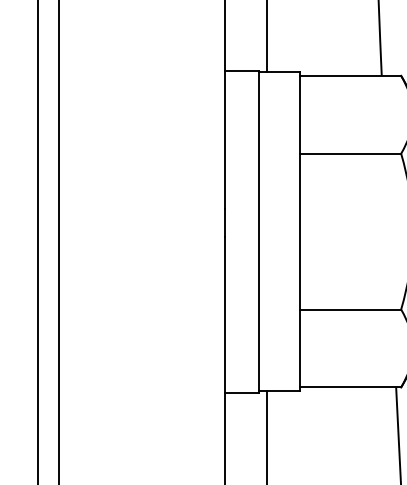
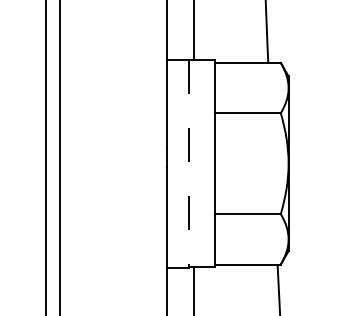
line: (258, 232) -> (188, 164), solid -> dashed

